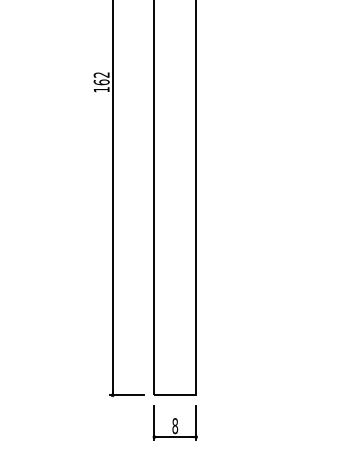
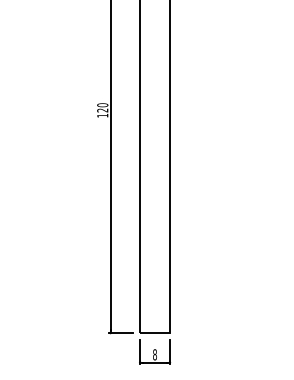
text: (101, 78) -> (102, 107), 162 -> 120

